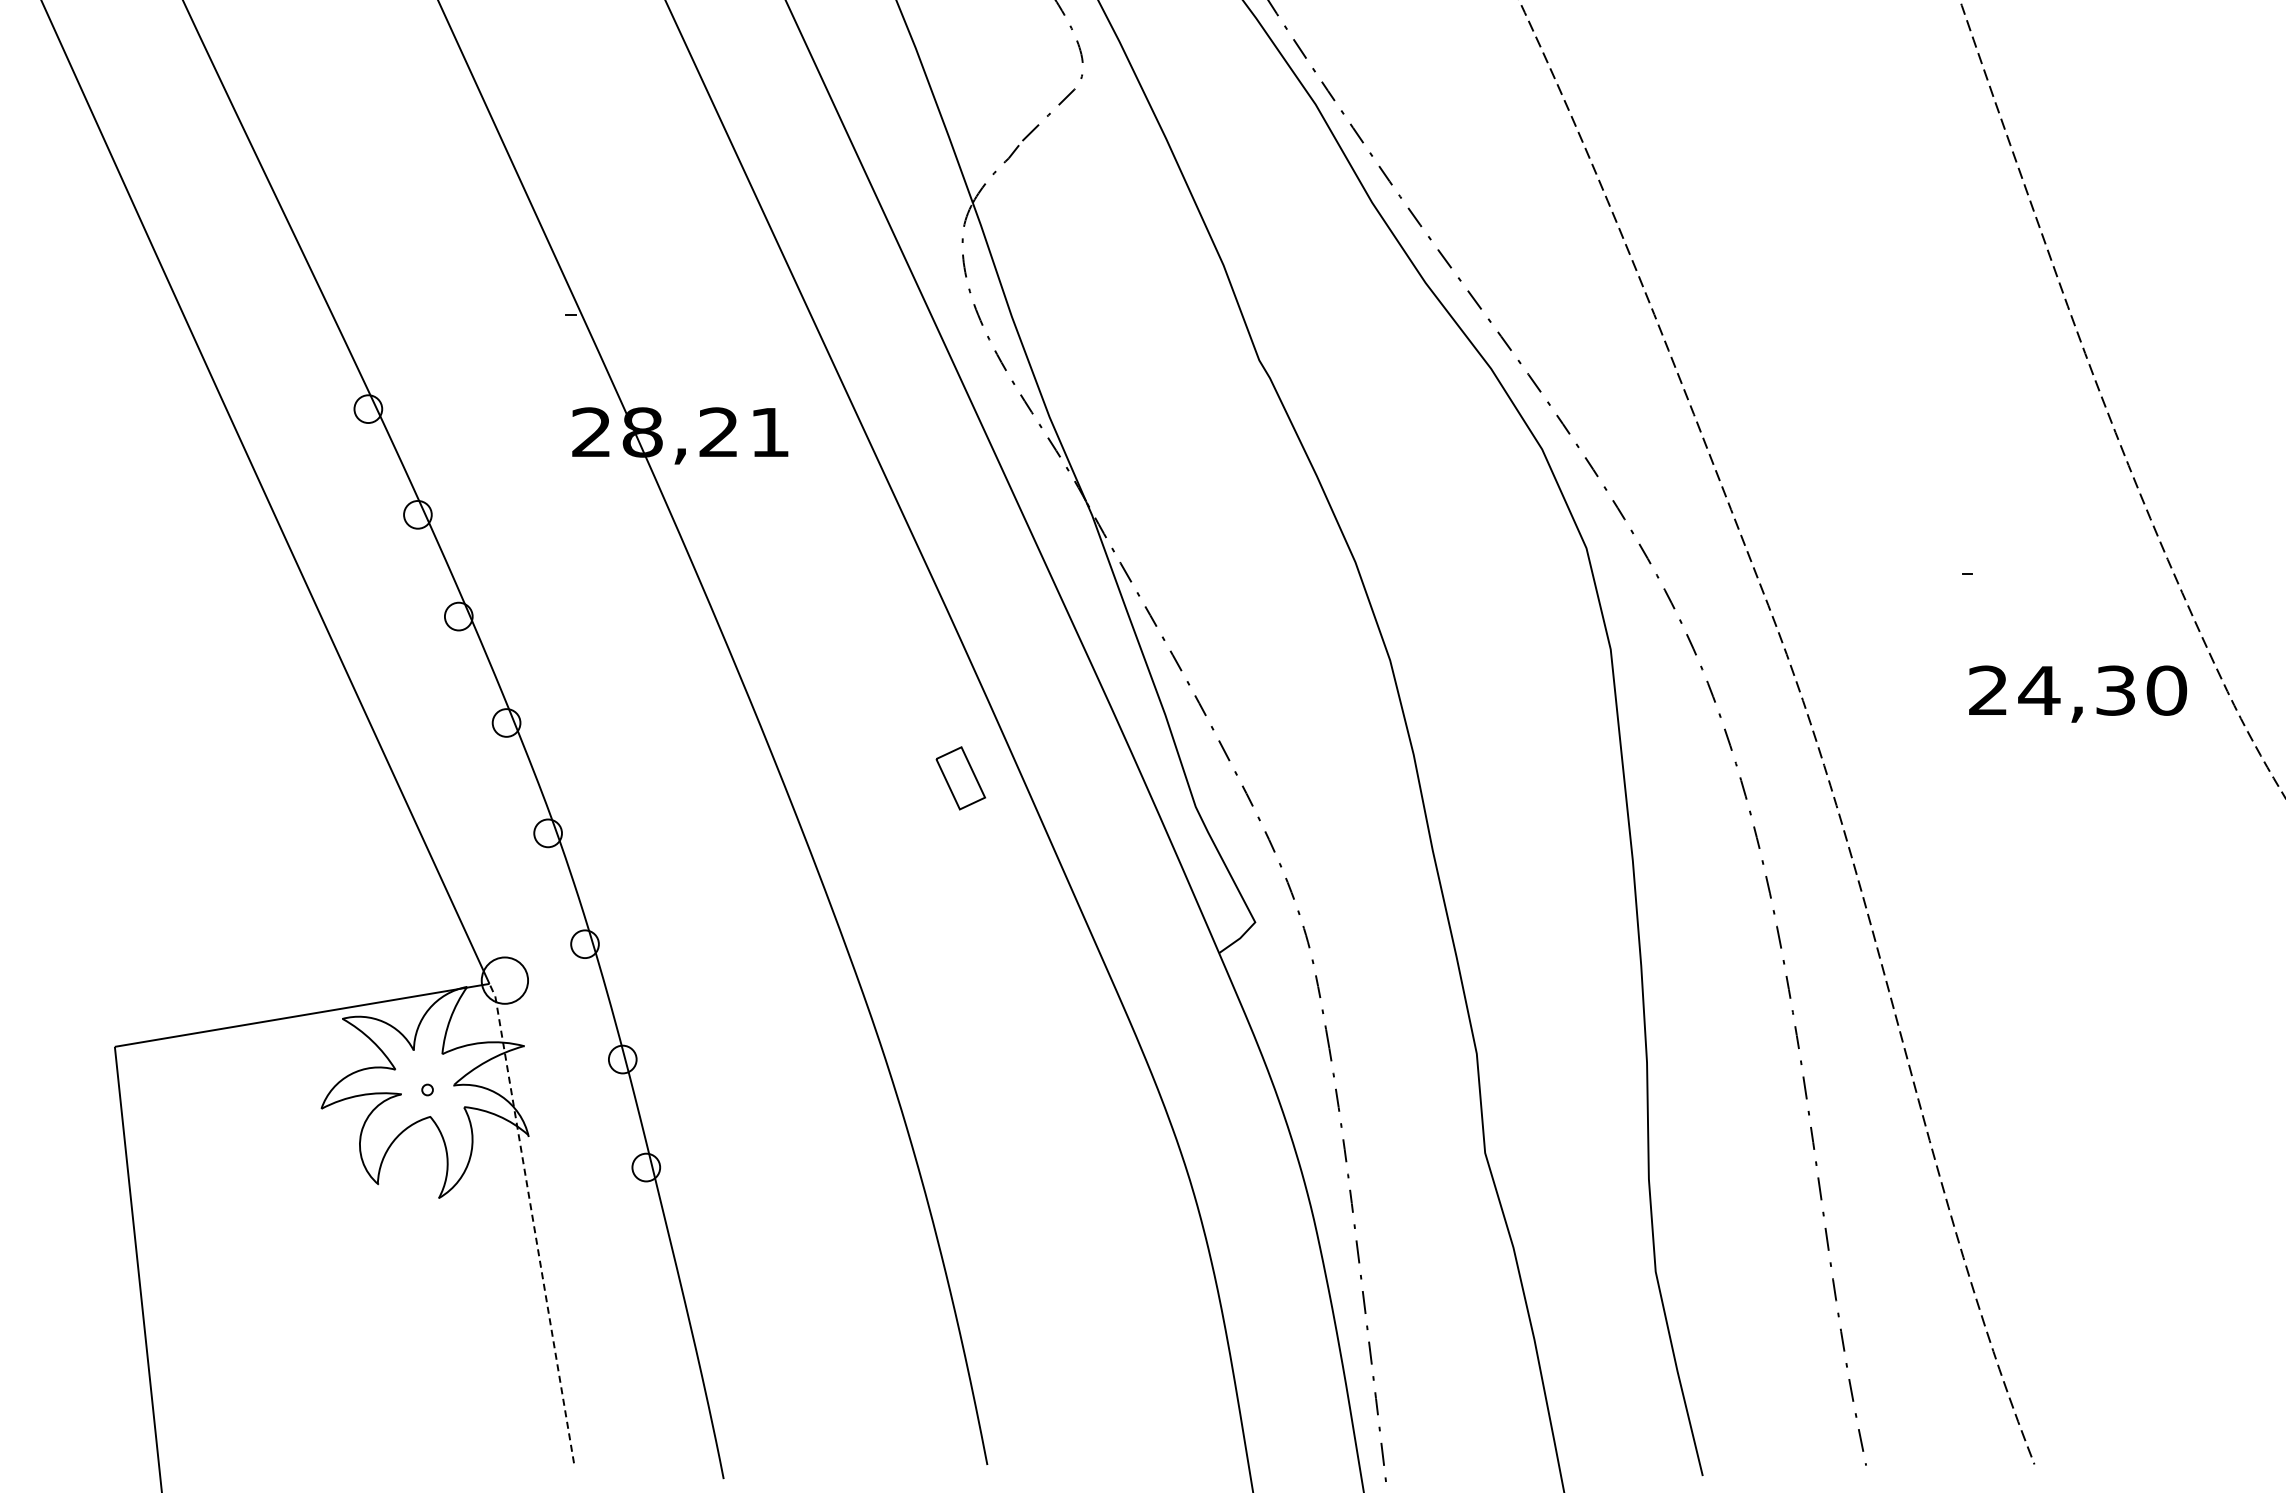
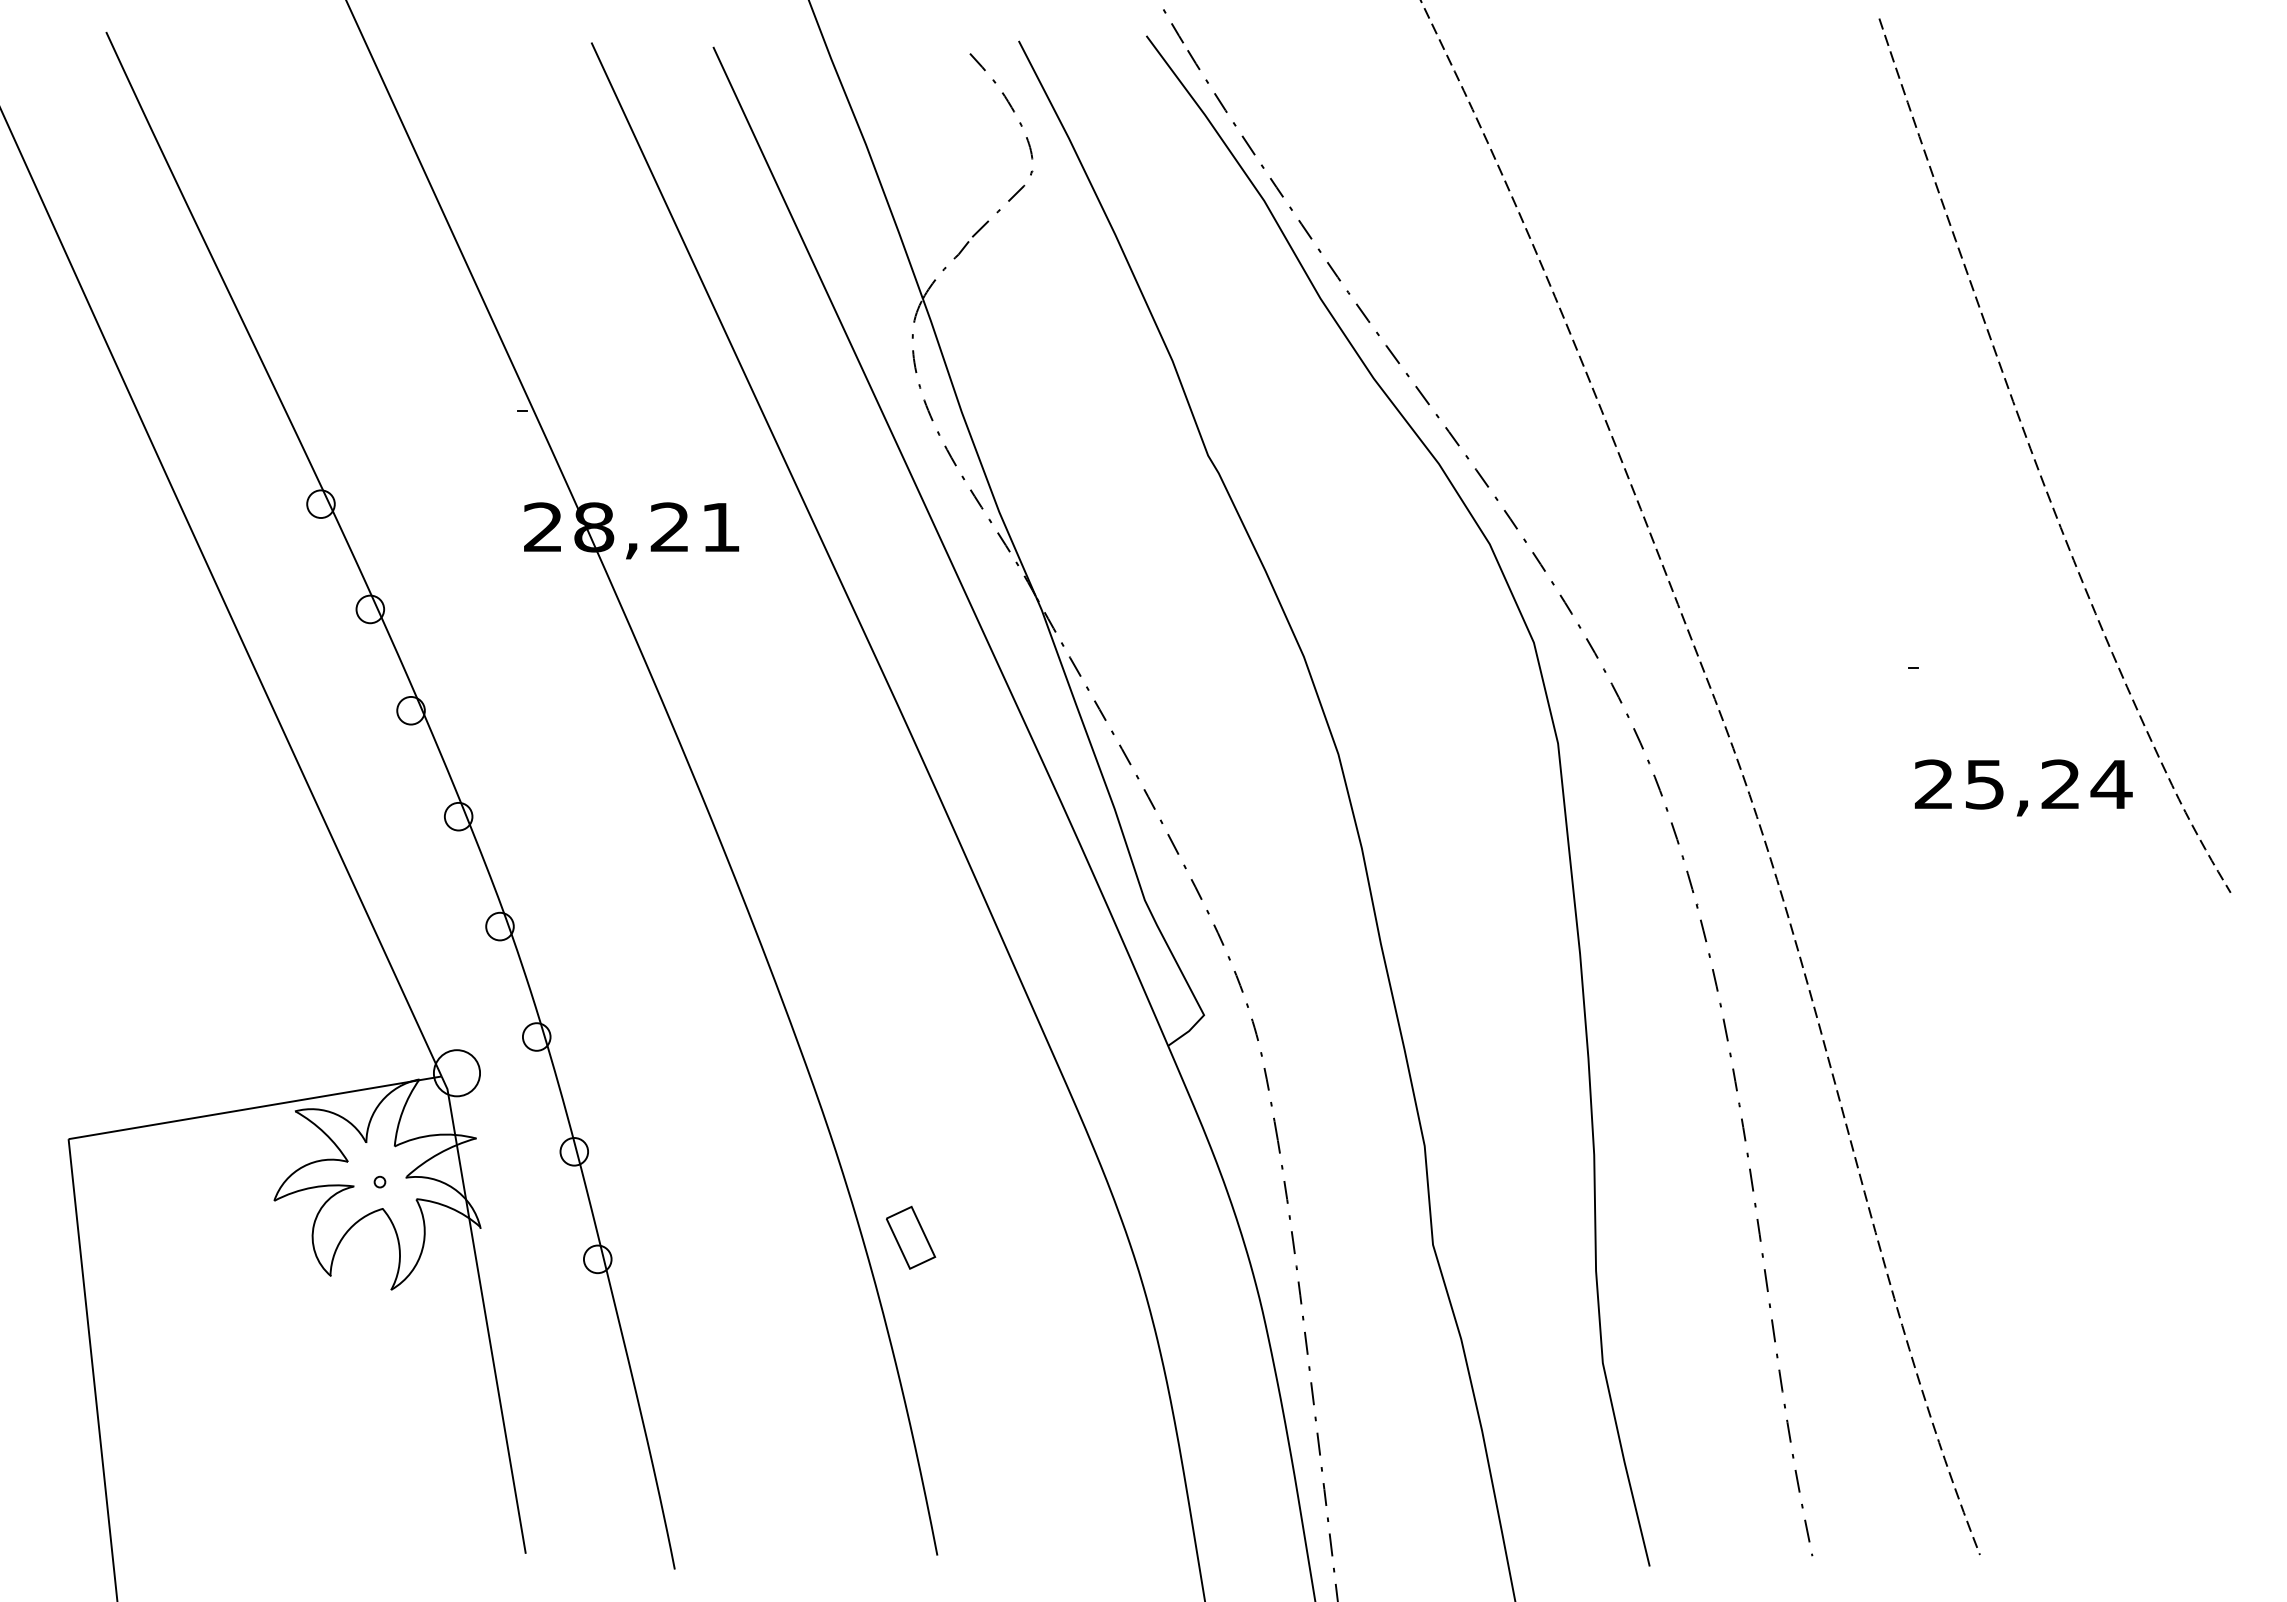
text: (2102, 690) -> (2047, 784), 24,30 -> 25,24
part: (961, 778) -> (911, 1237), moved
line: (533, 1221) -> (485, 1313), dashed -> solid

